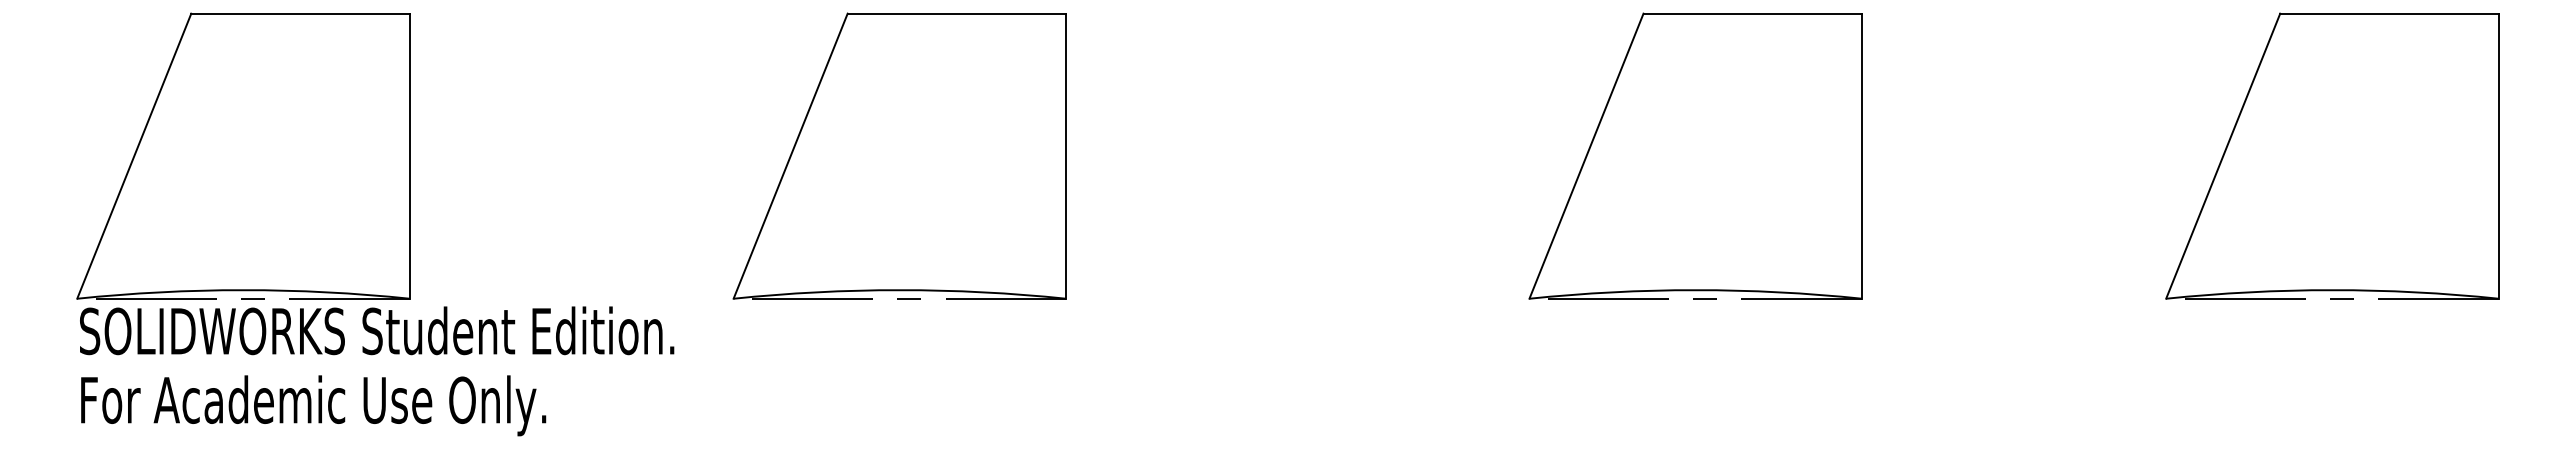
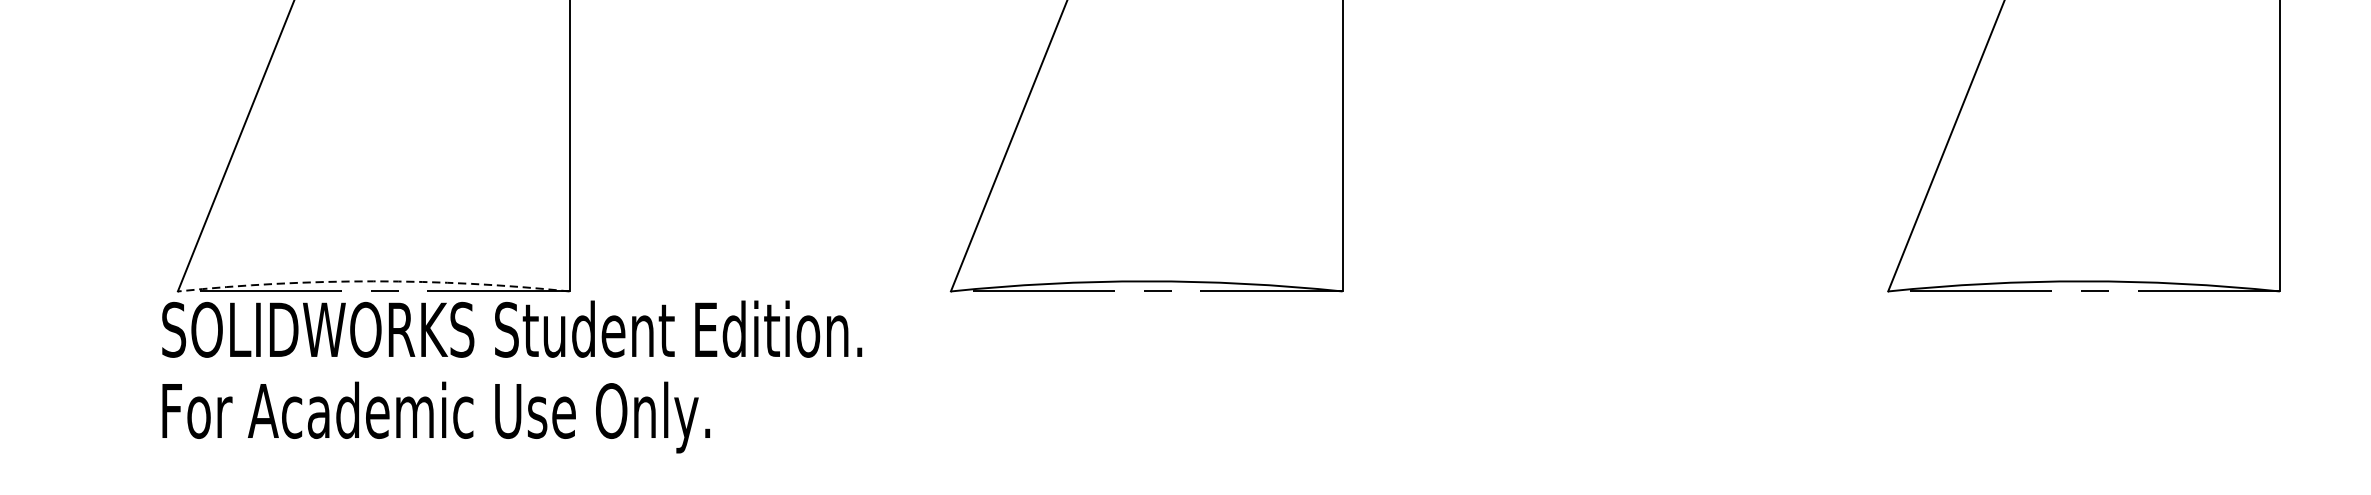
arc: (243, 290) -> (373, 281), solid -> dashed
text: (377, 330) -> (512, 328), moved
text: (313, 405) -> (436, 417), moved

